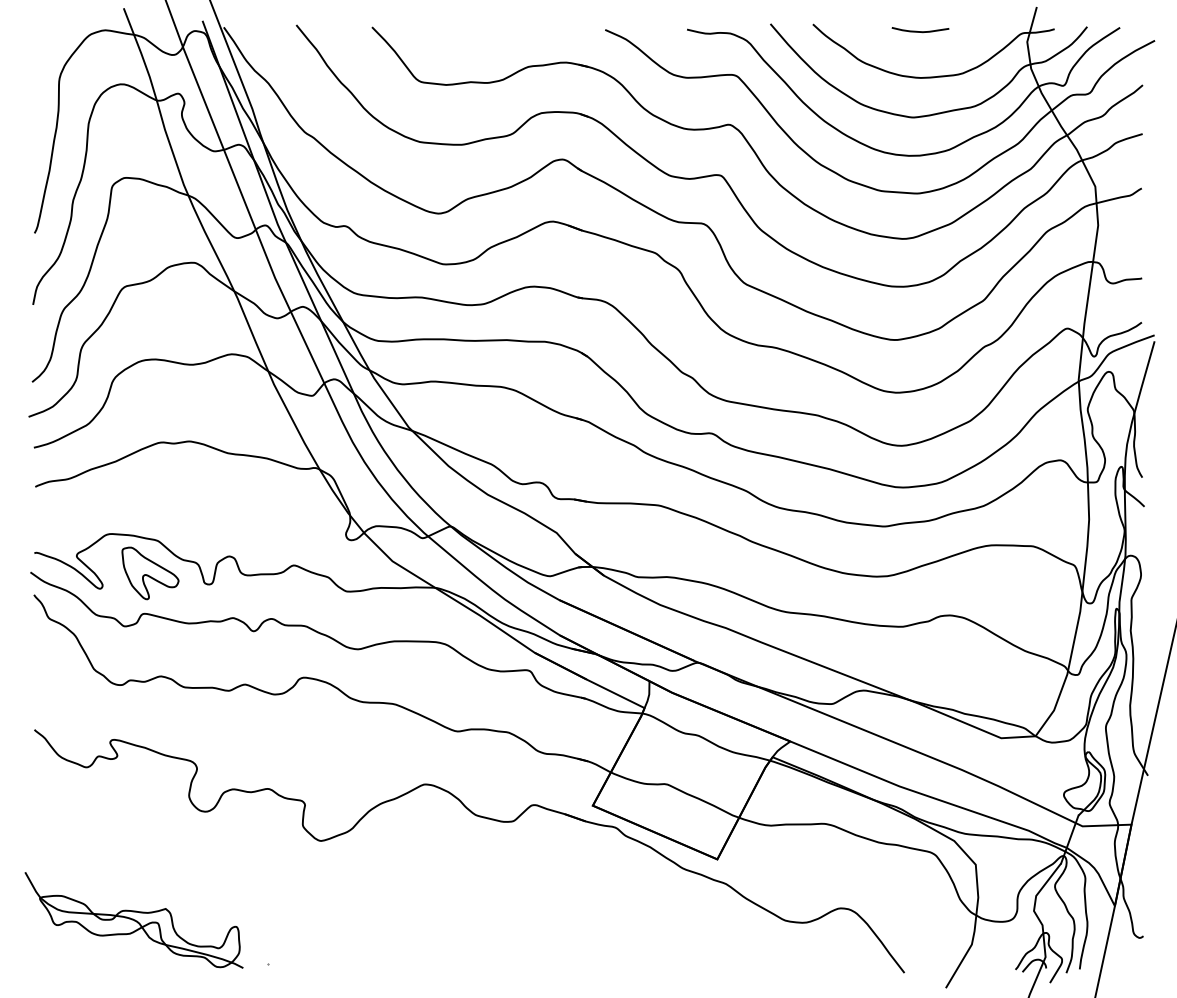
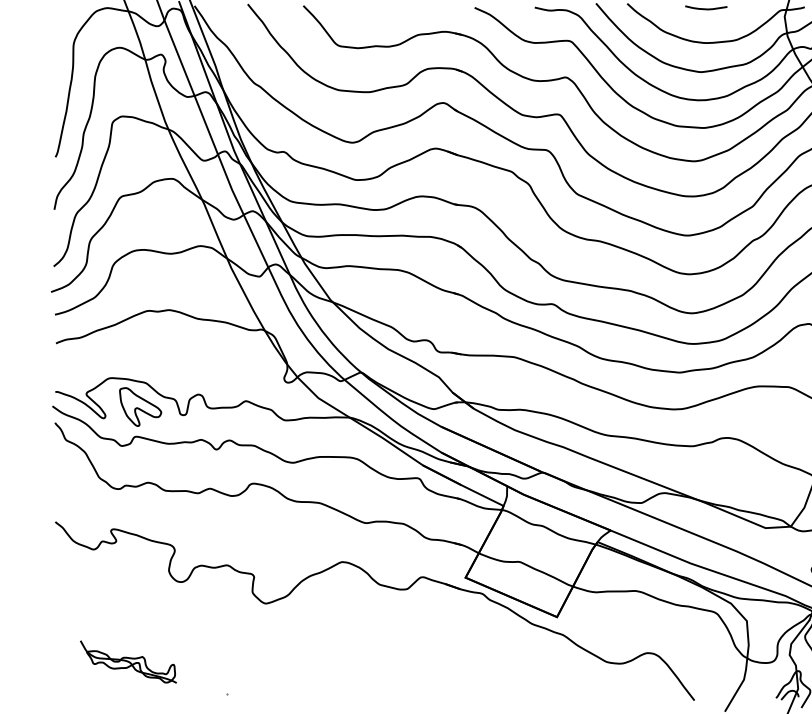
part: (133, 920) -> (128, 662), size x0.6

